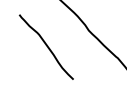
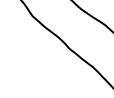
curve: (46, 47) -> (38, 63), removed

